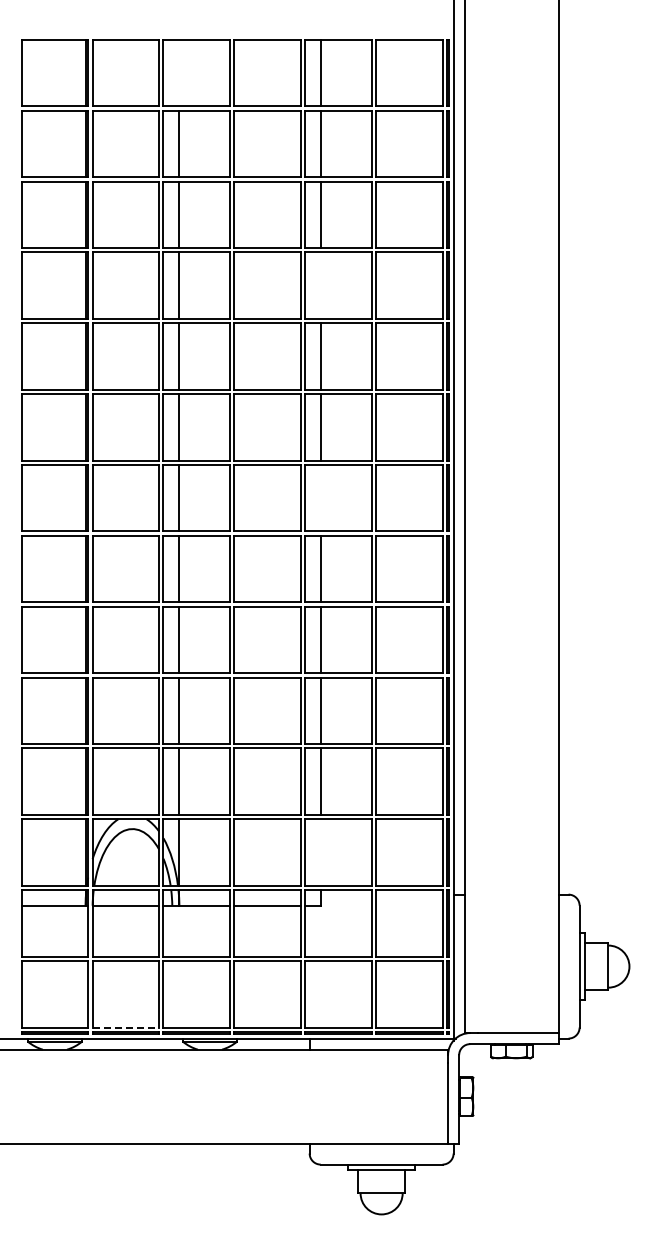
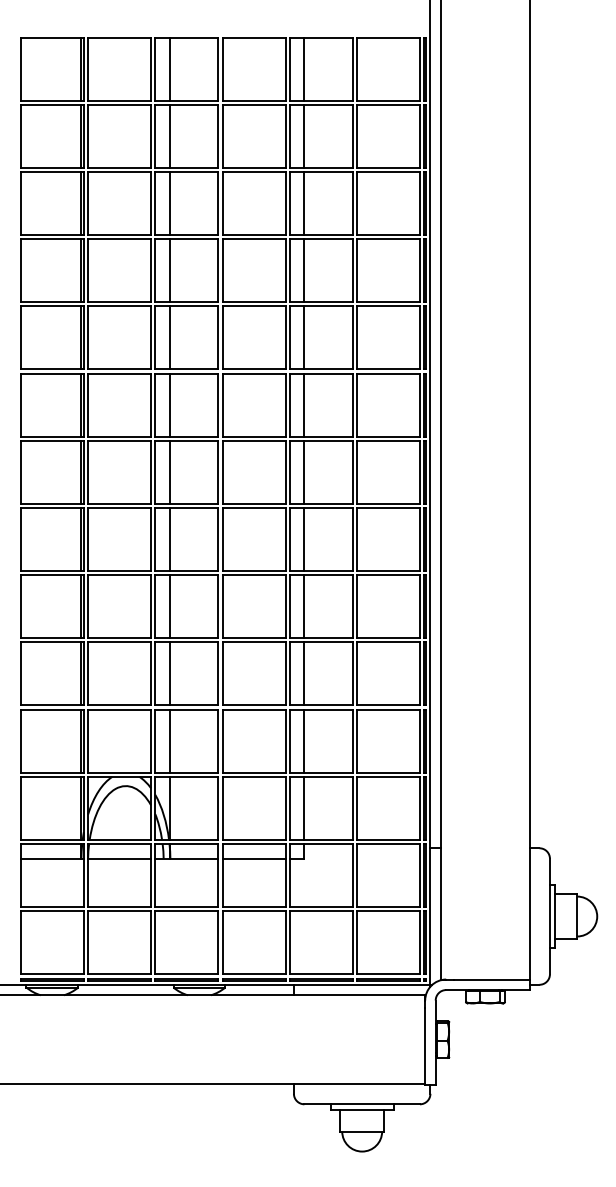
line: (179, 72) -> (170, 68), added
line: (320, 285) -> (304, 270), added
line: (320, 497) -> (304, 471), added
line: (320, 852) -> (304, 808), added
line: (126, 1027) -> (120, 974), dashed -> solid

